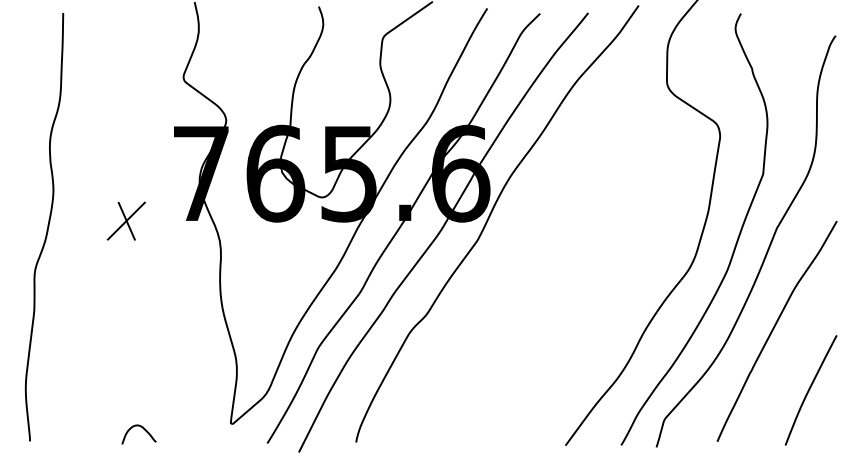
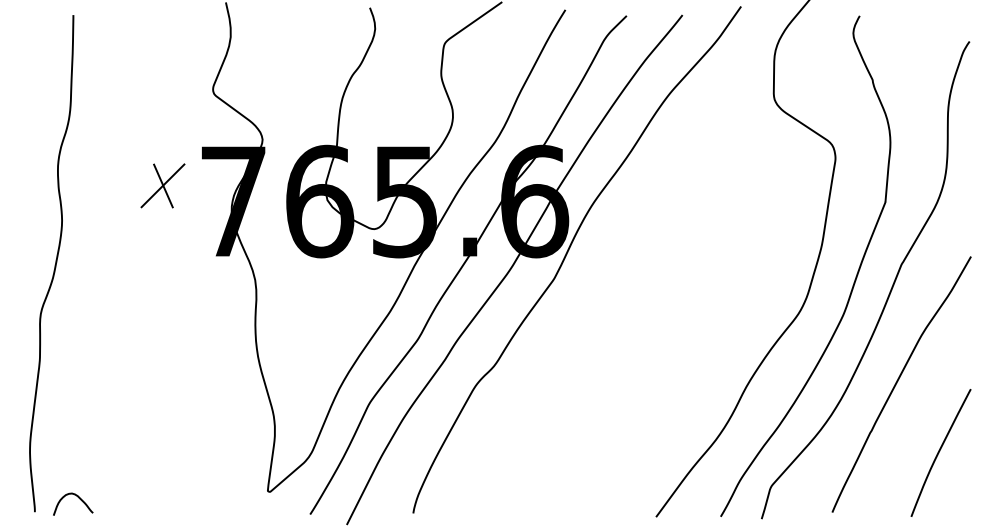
part: (125, 220) -> (161, 185), moved
curve: (143, 429) -> (78, 498), moved

